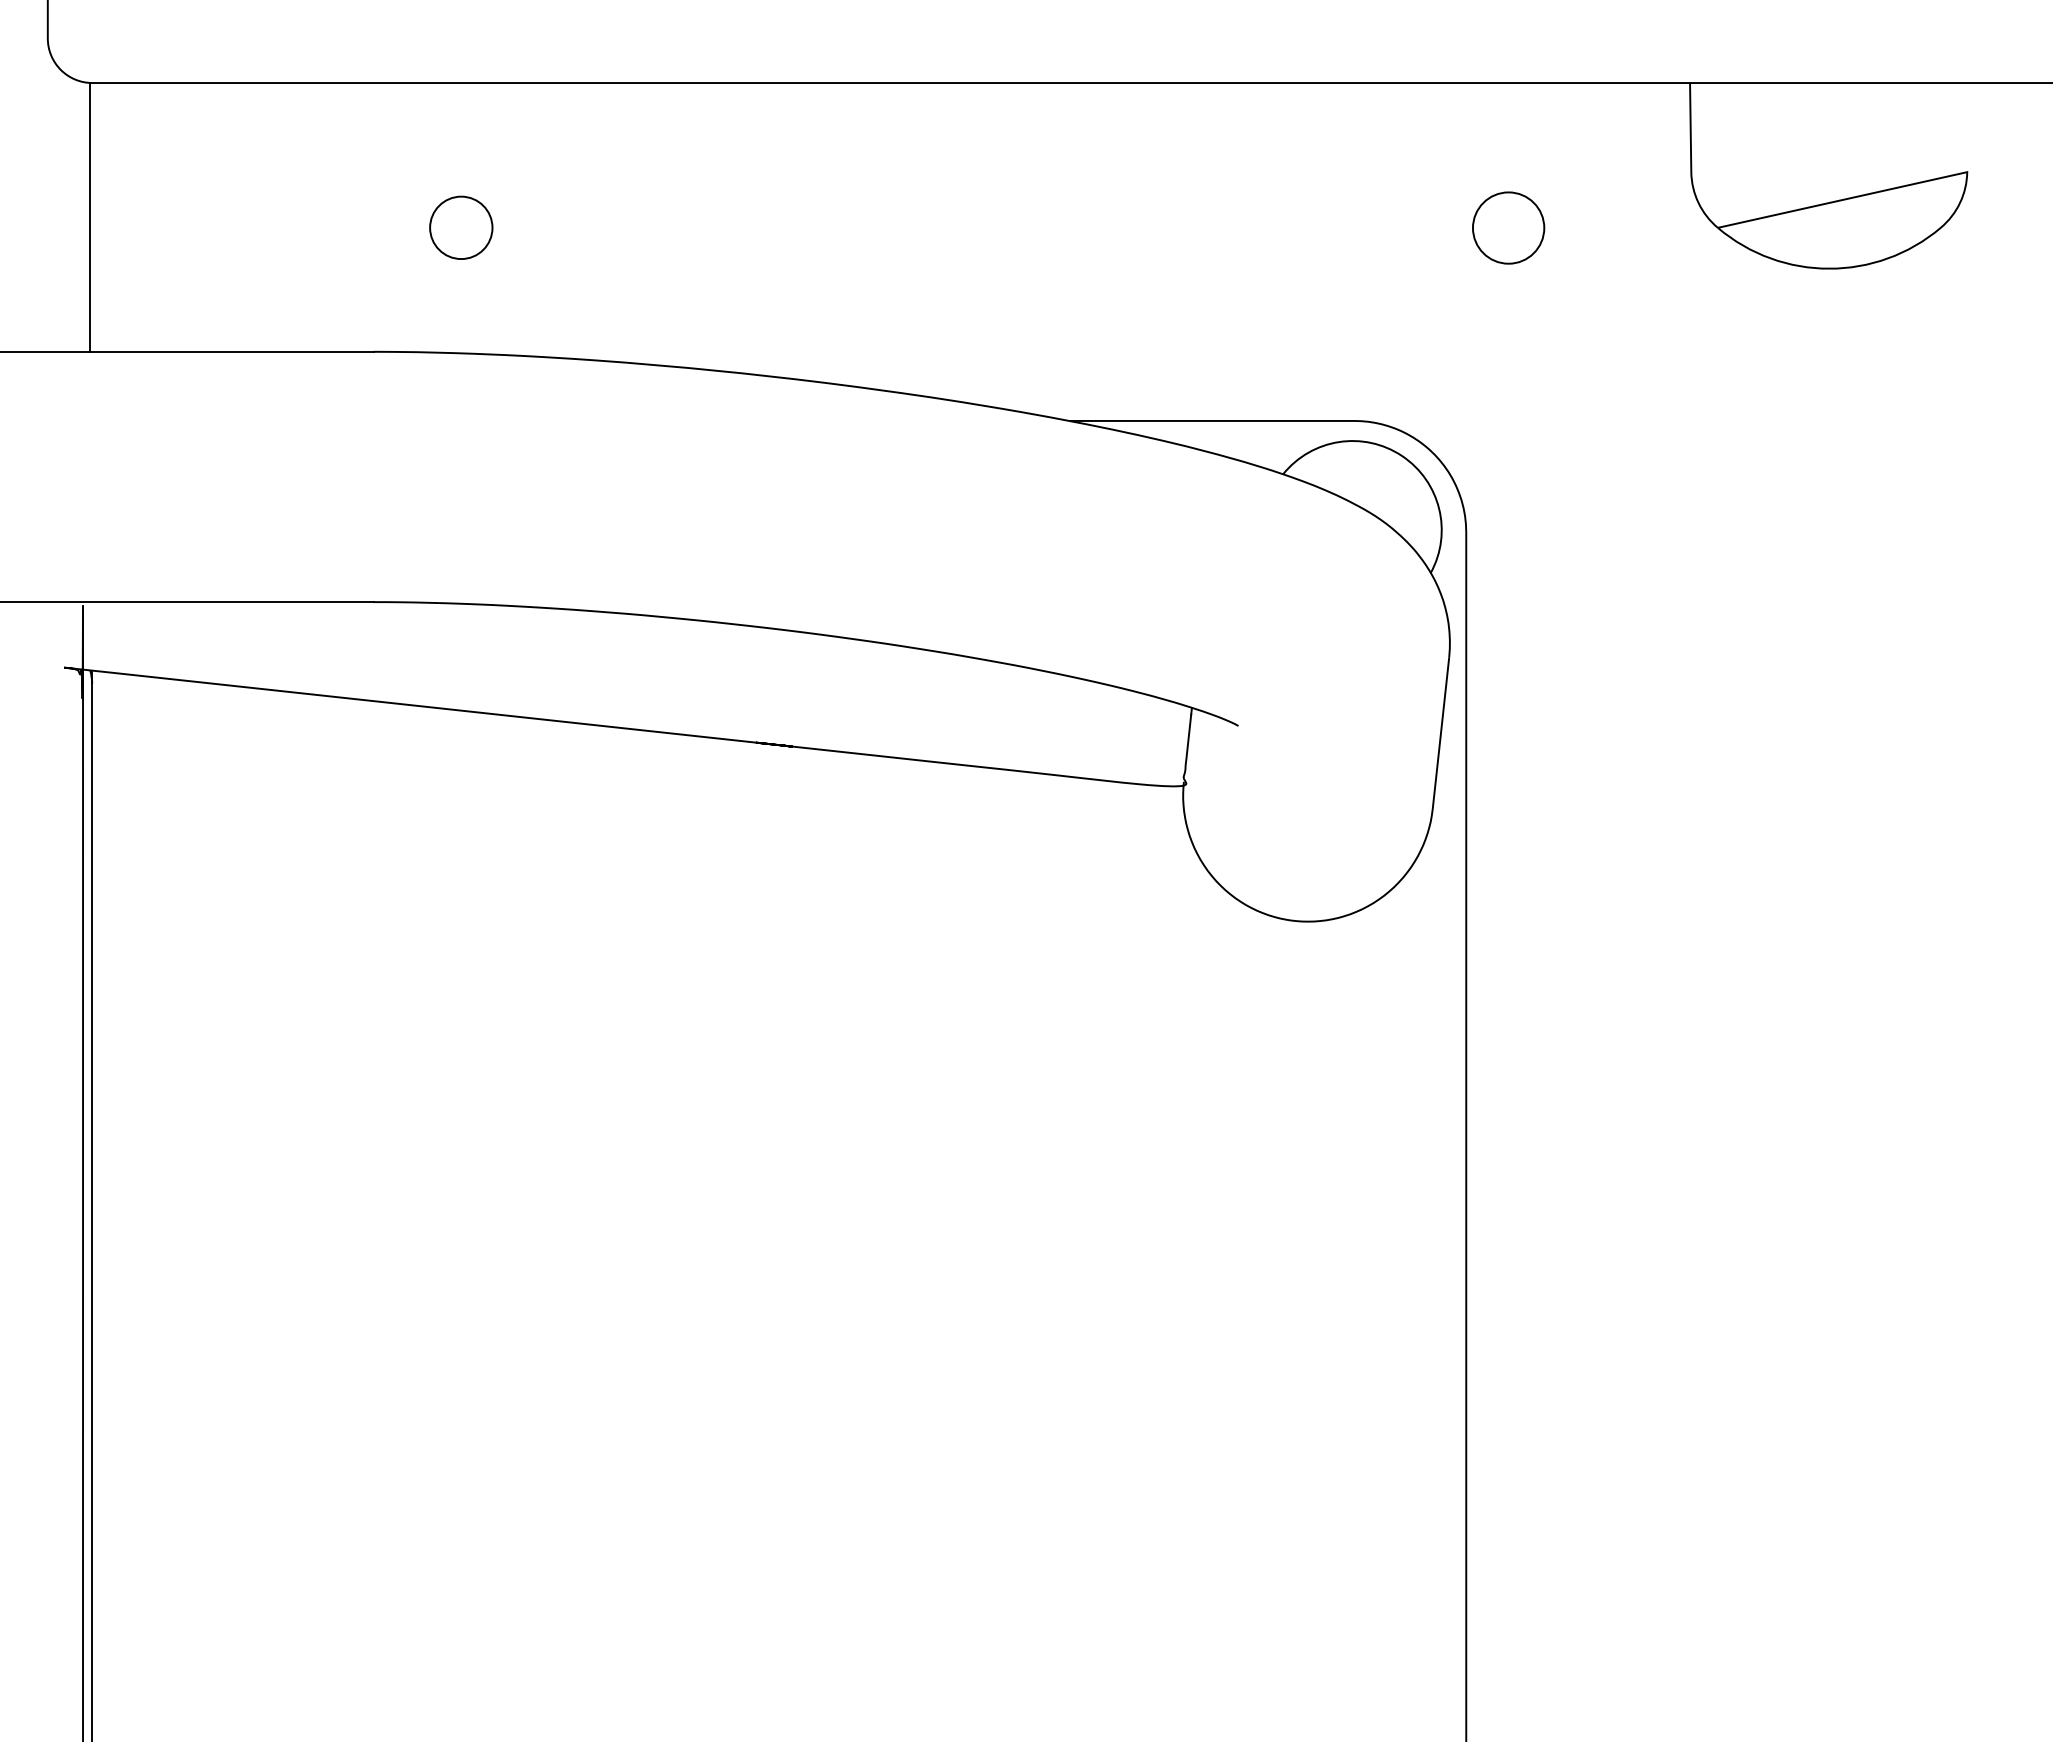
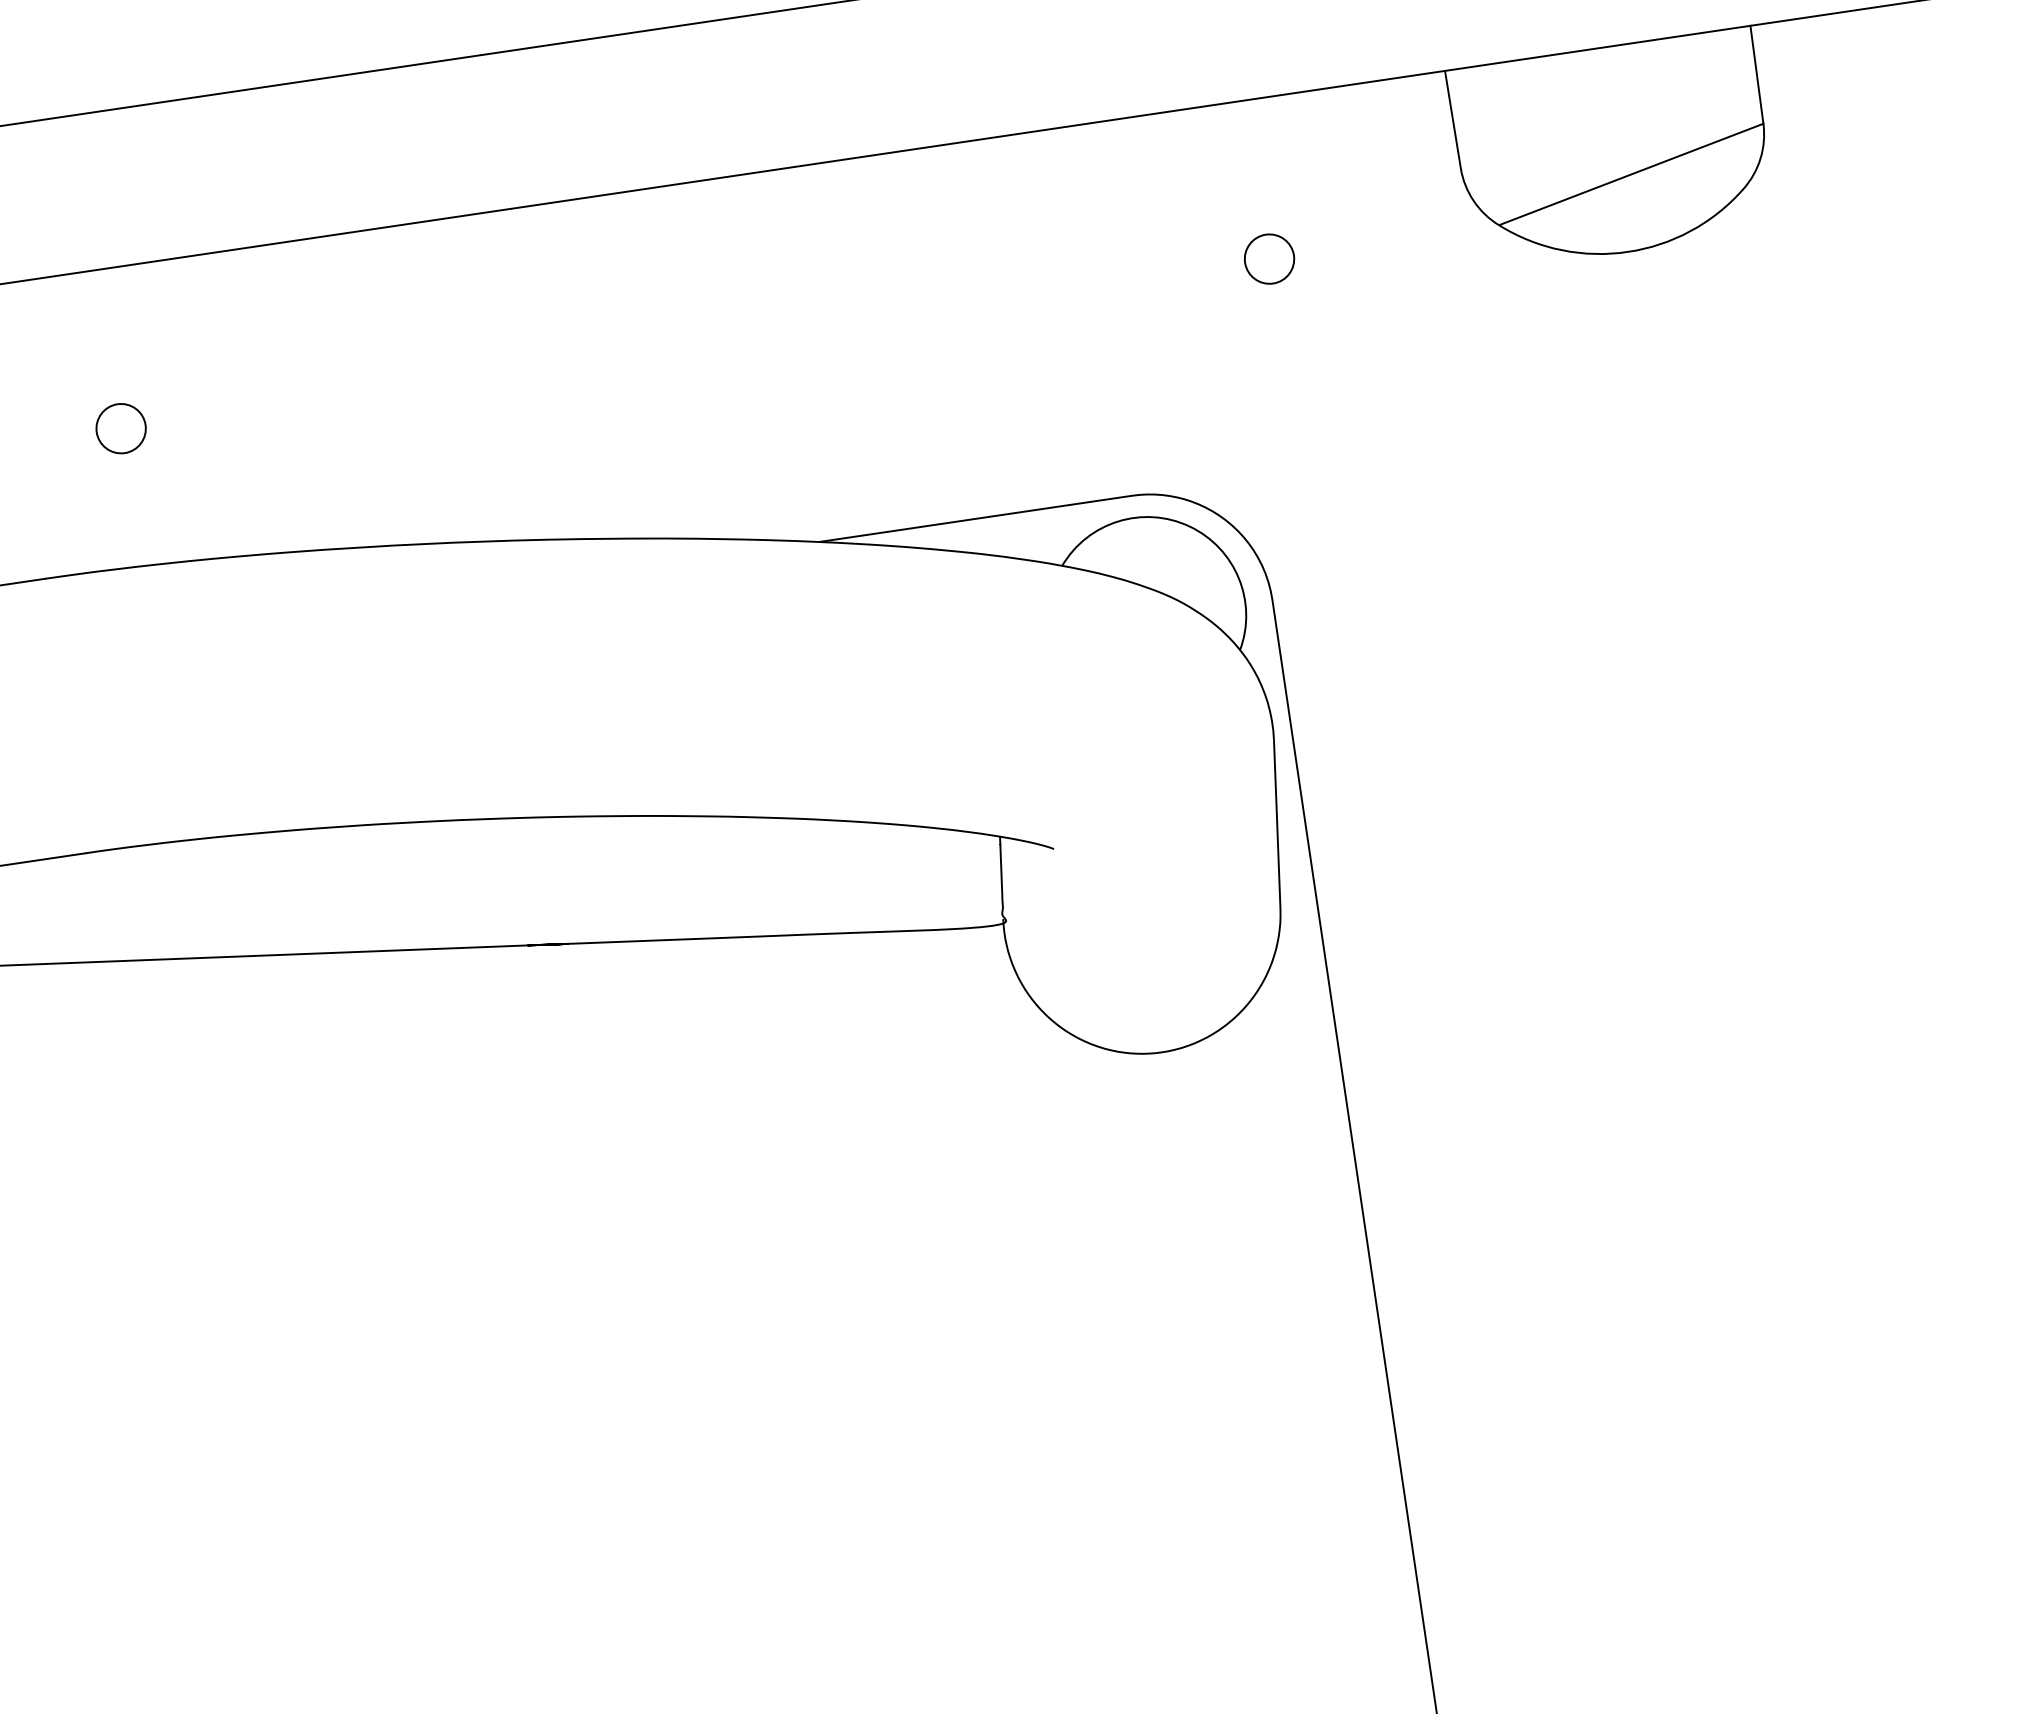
line: (1967, 127) -> (1756, 74), added
circle: (461, 227) -> (121, 428), size x0.71
circle: (1508, 227) -> (1269, 258), size x0.62

